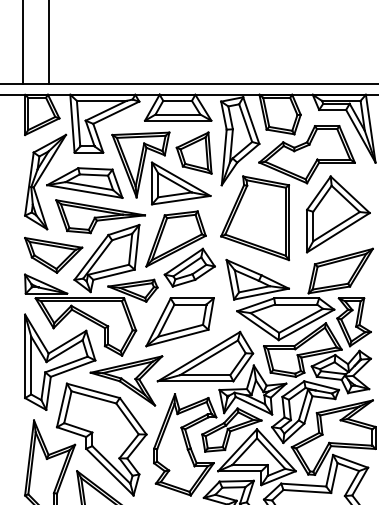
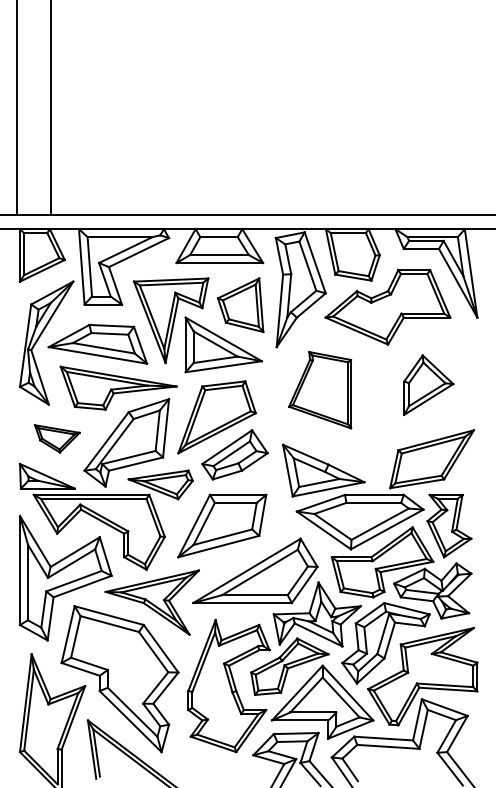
part: (338, 213) -> (428, 384), size x0.6
part: (254, 217) -> (319, 389), size x0.7
part: (53, 255) -> (57, 438), size x0.6

